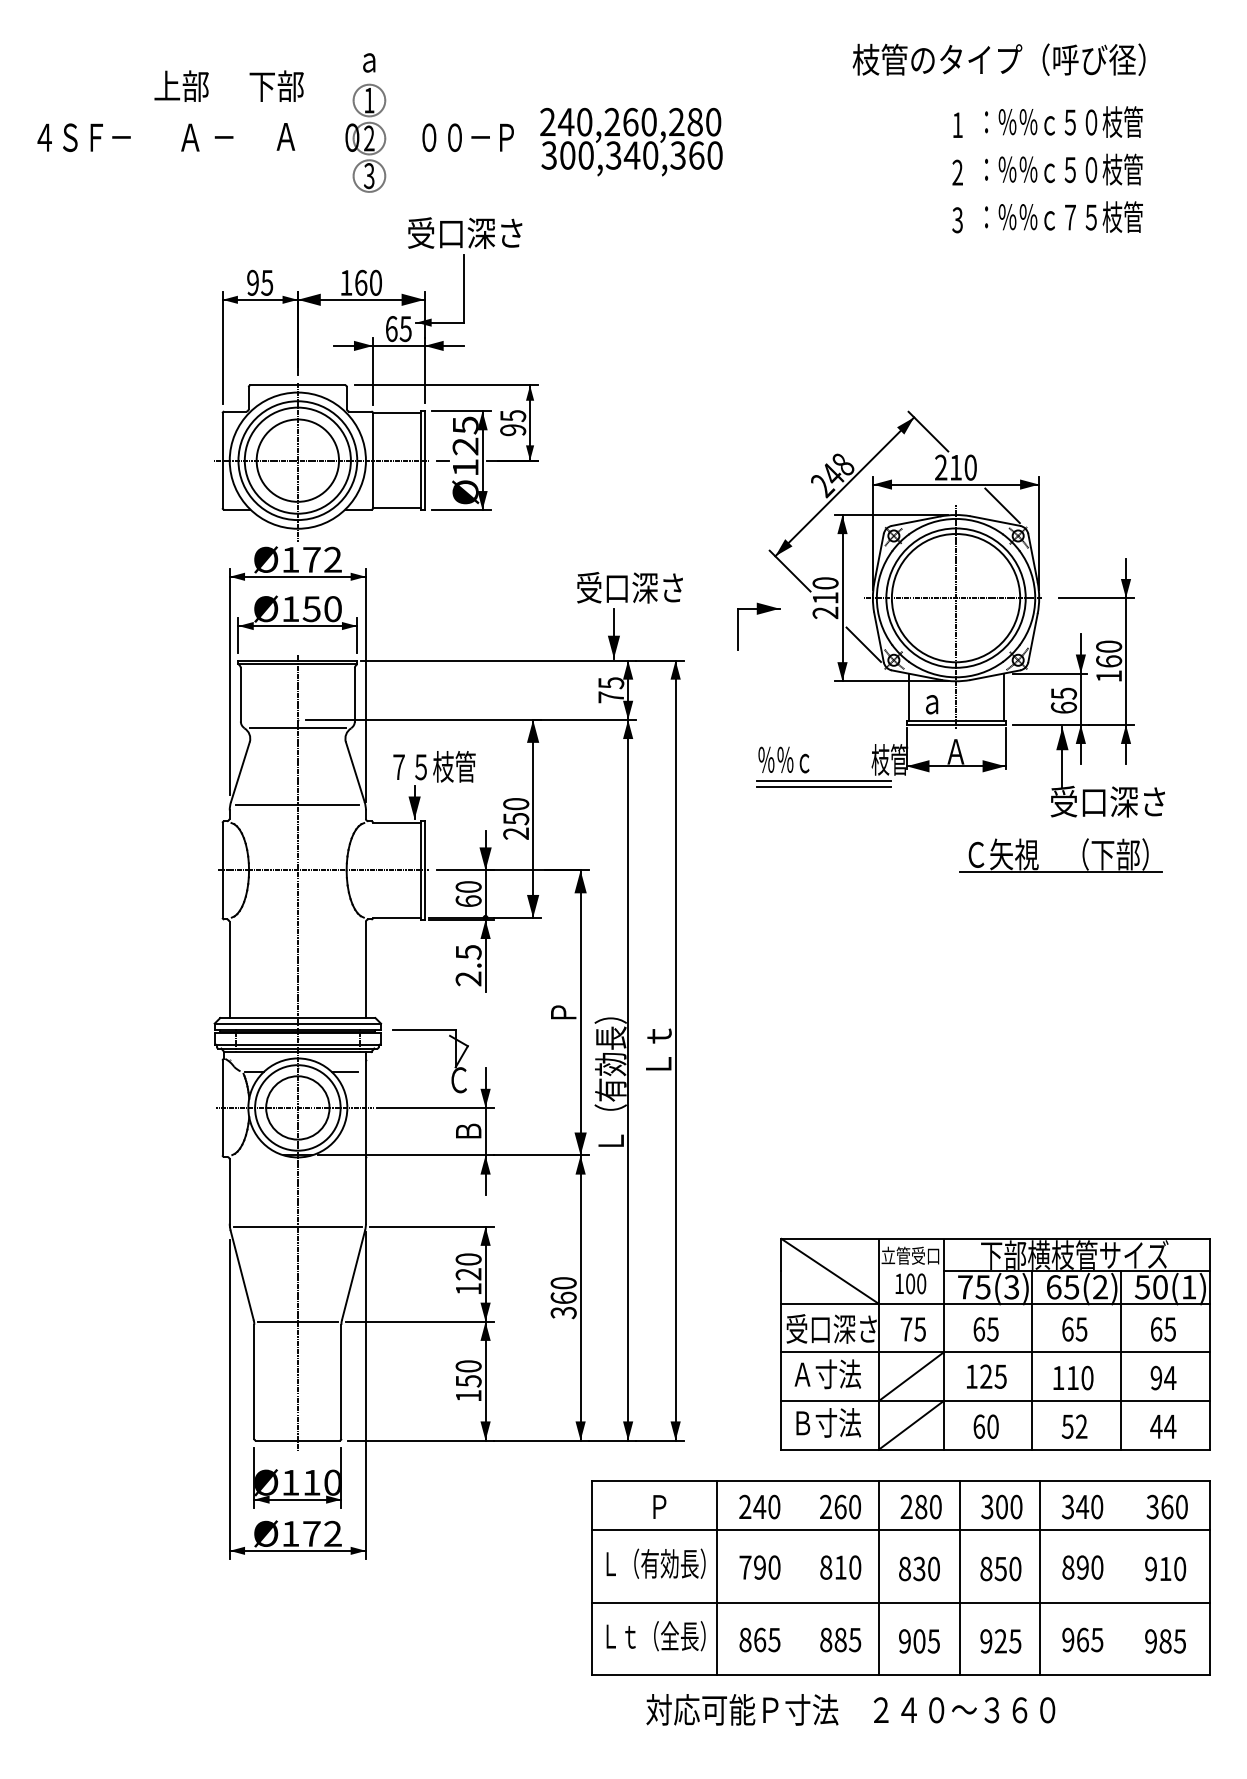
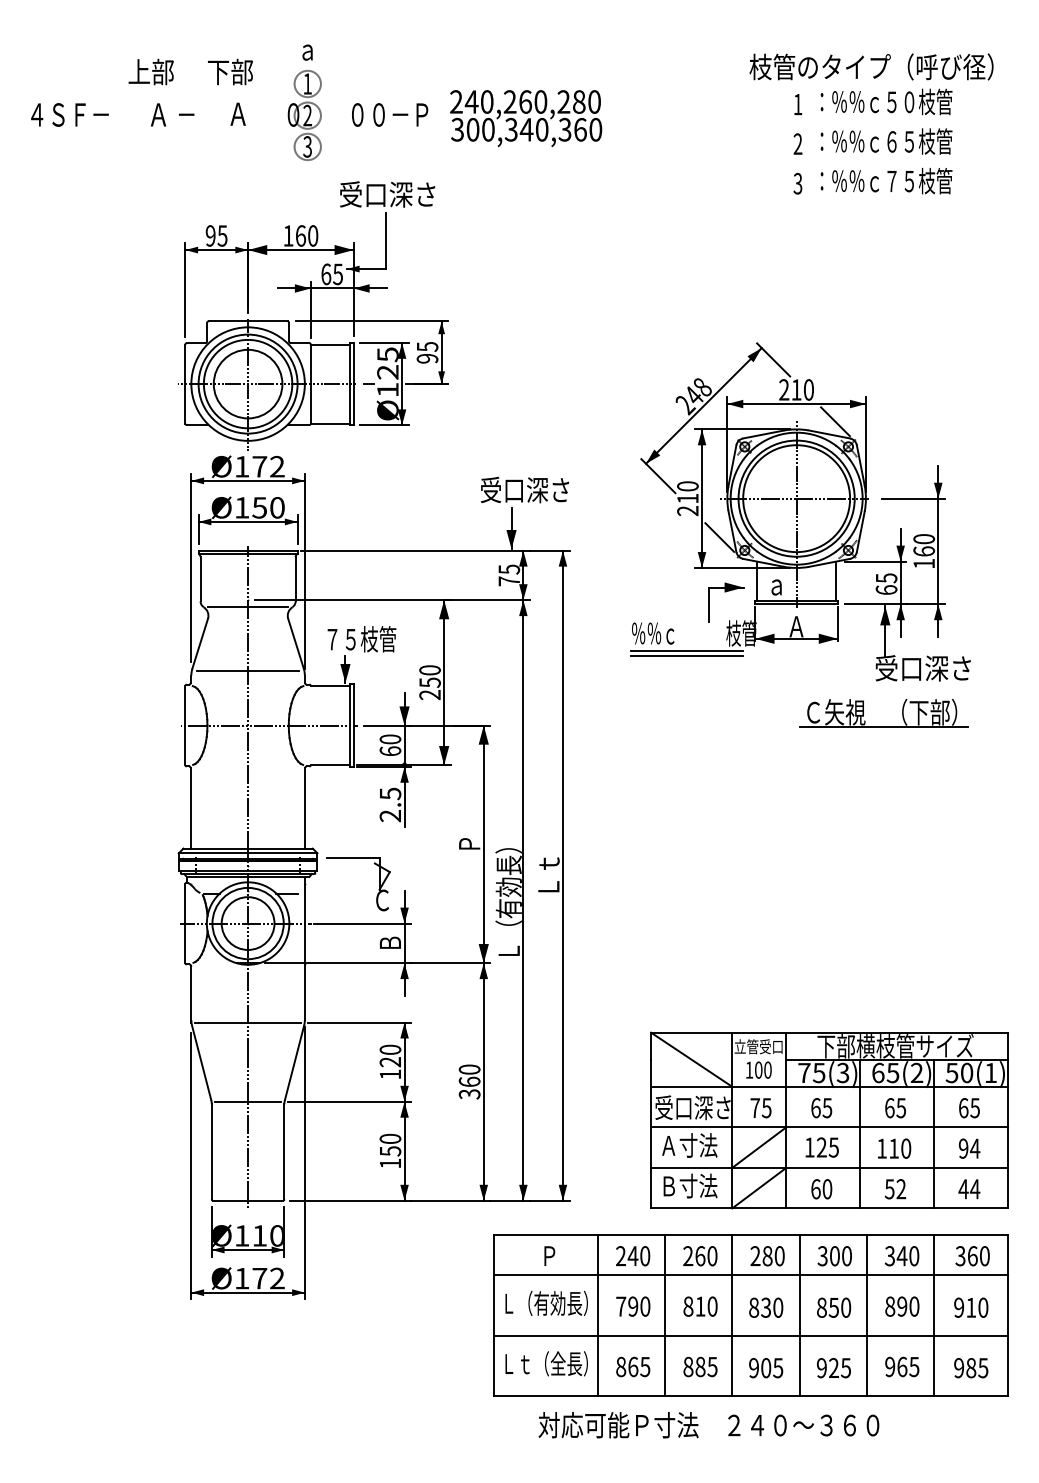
text: (999, 59) -> (871, 66), moved
text: (1080, 169) -> (900, 141), ：％％ｃ５０枝管 -> ：％％ｃ６５枝管
part: (759, 614) -> (726, 592), moved
line: (797, 1578) -> (664, 1315), added
line: (1121, 1578) -> (934, 1315), added

